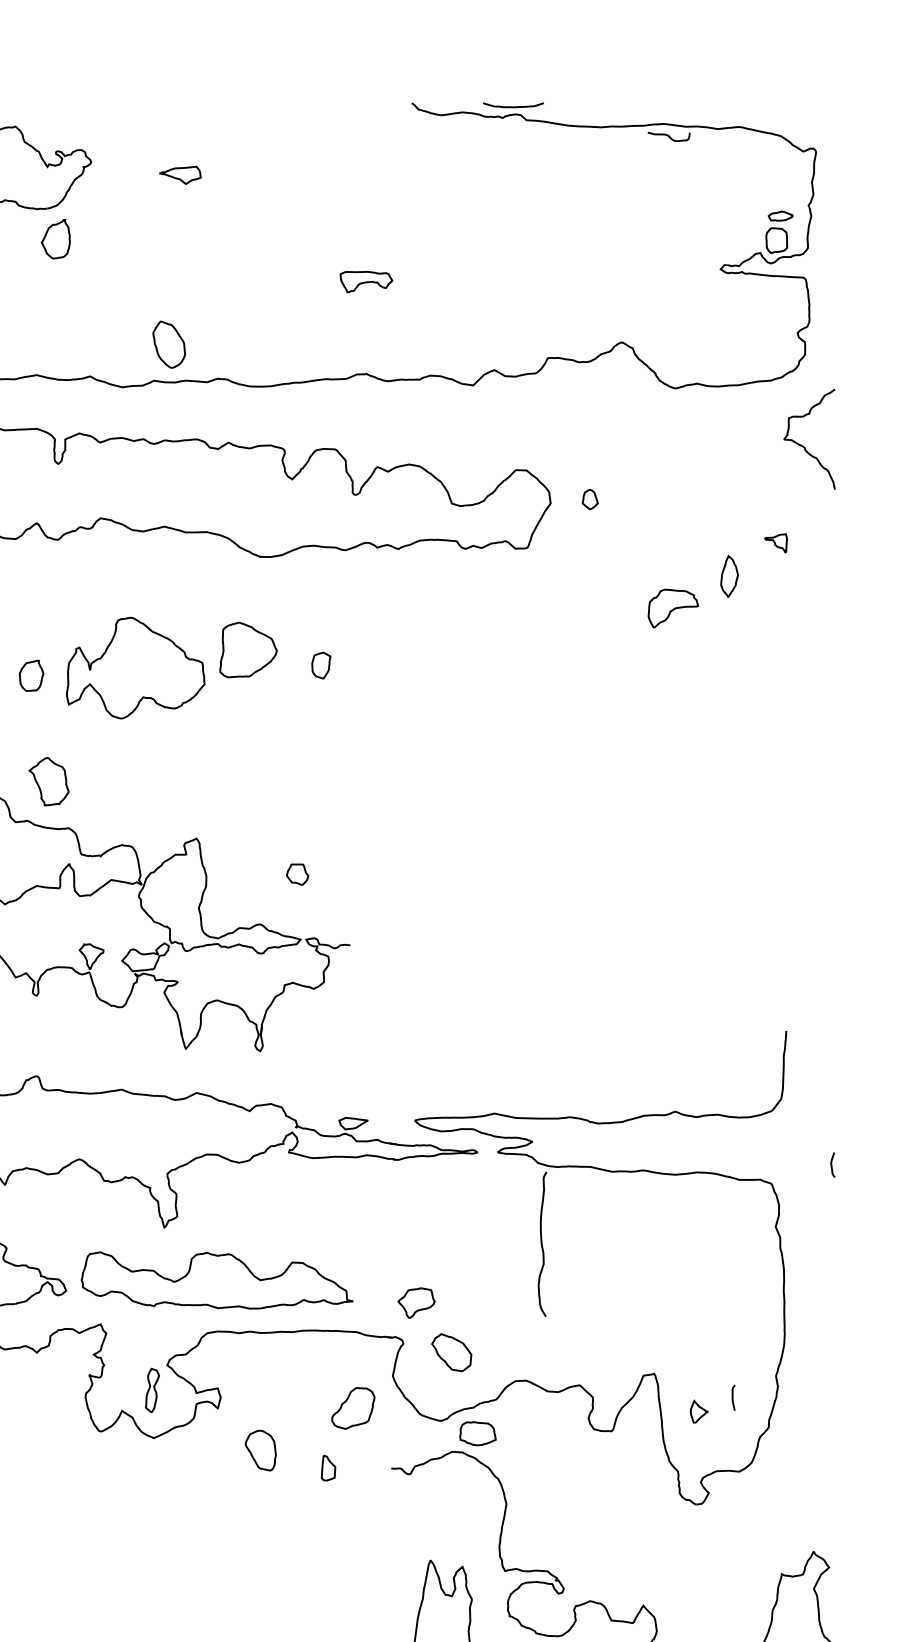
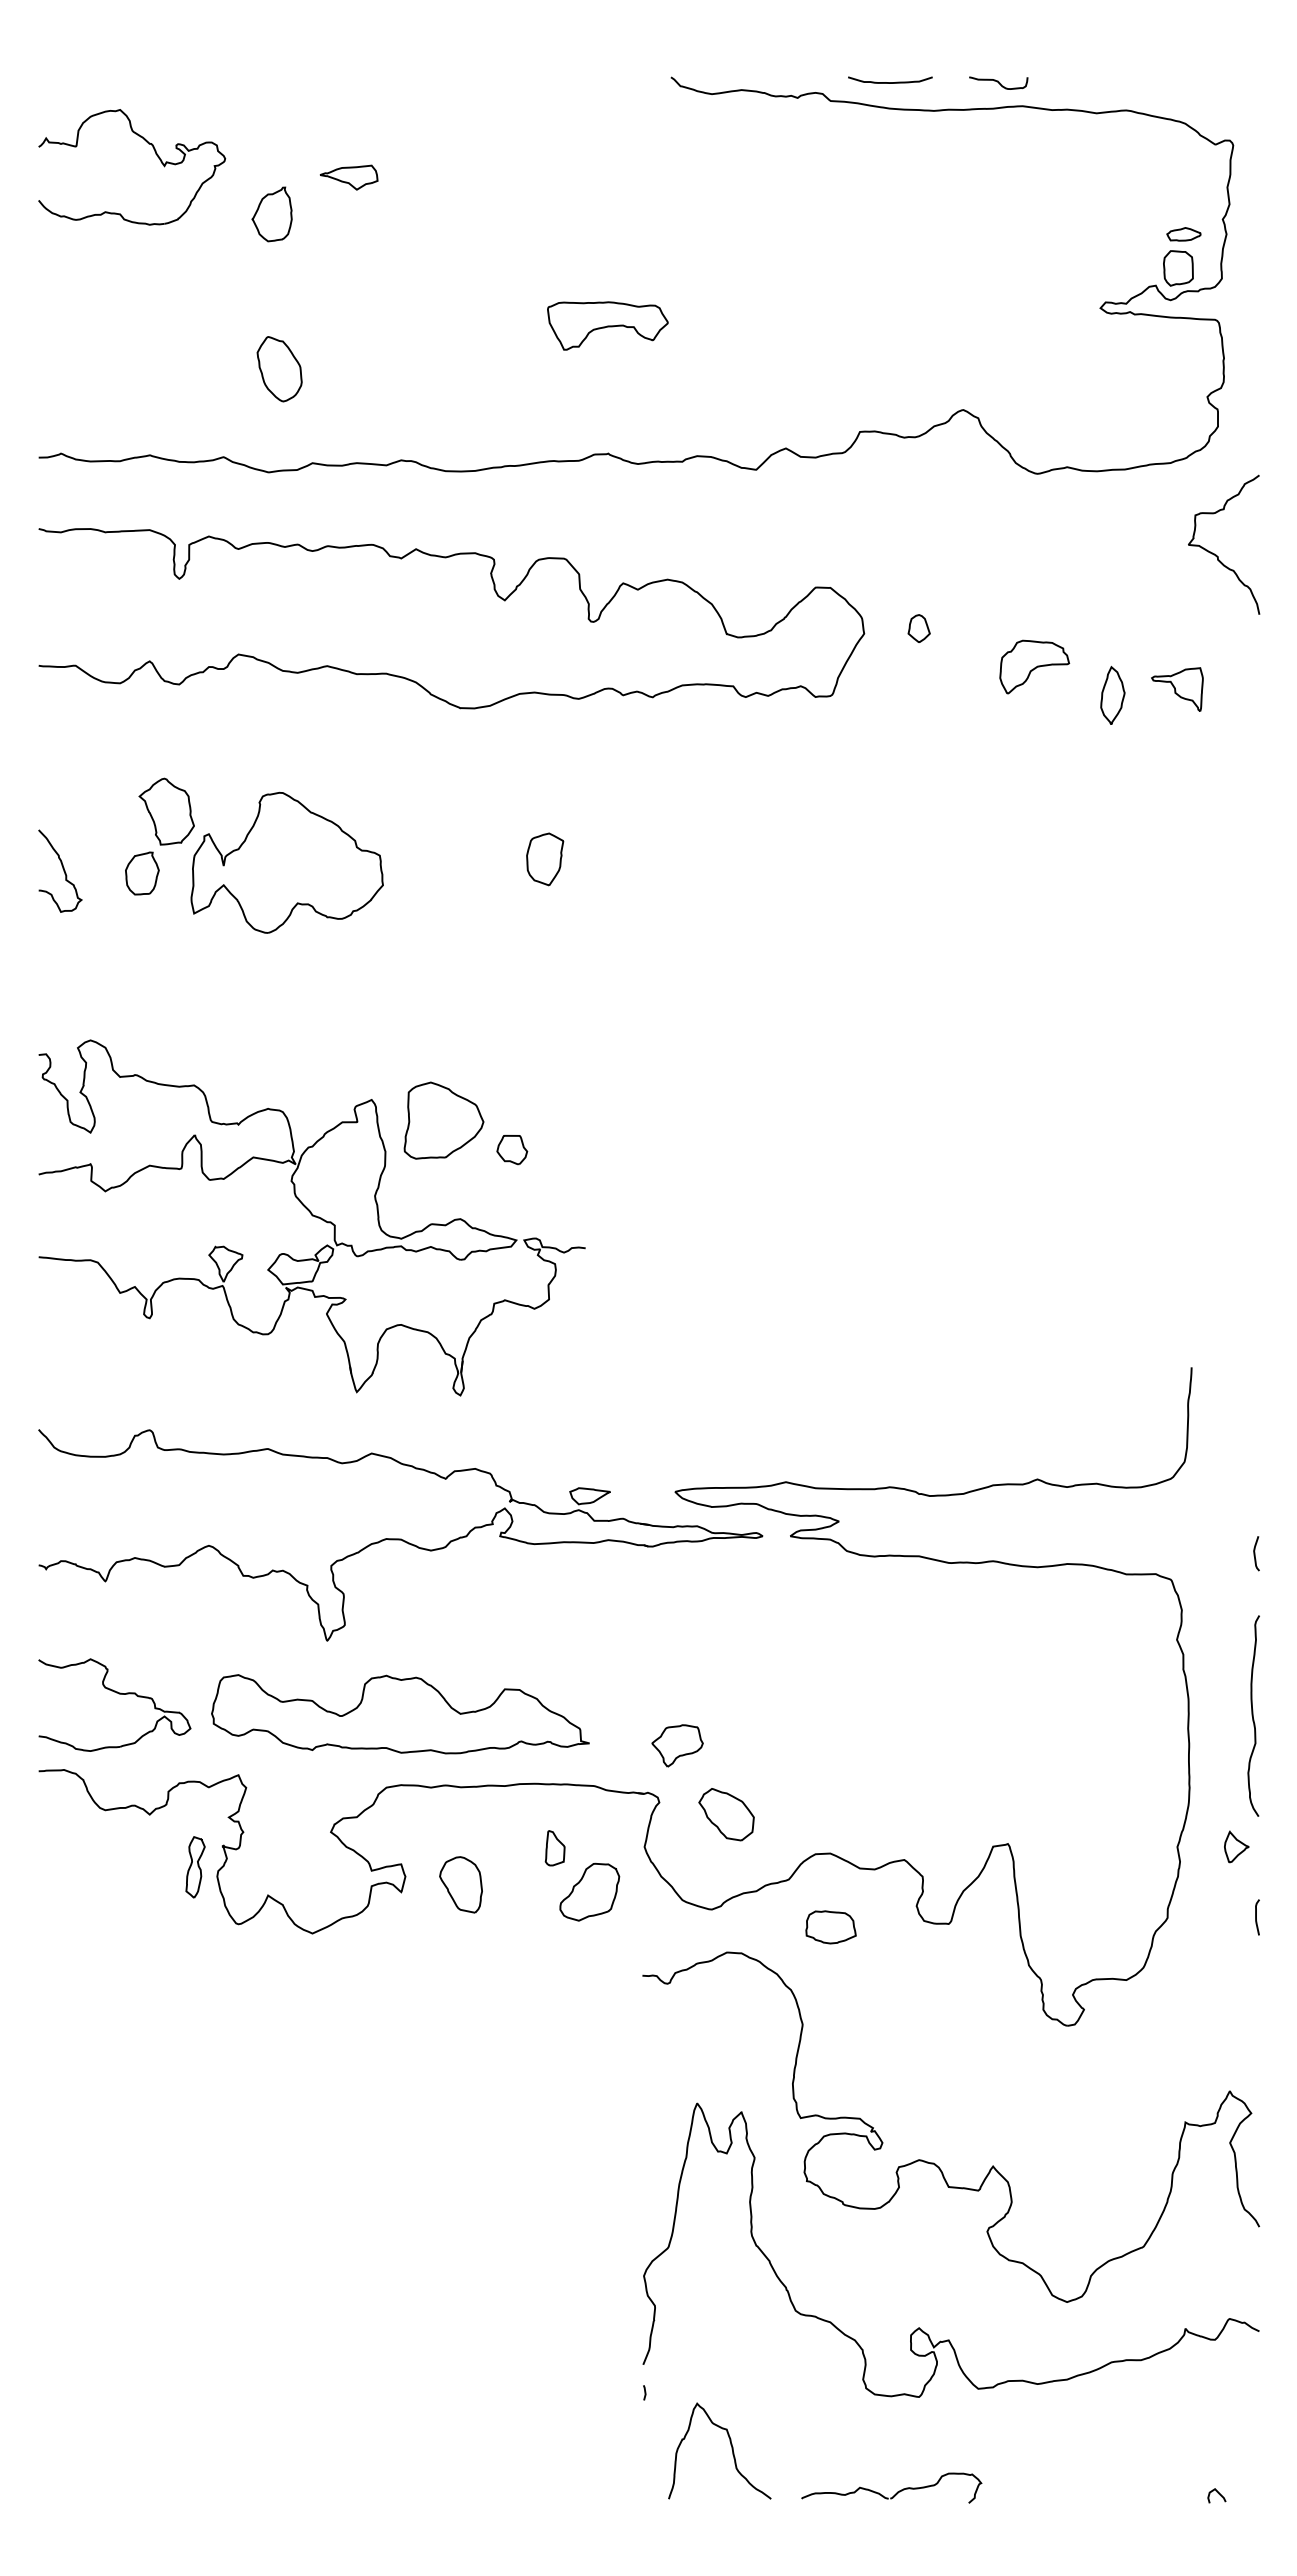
curve: (513, 106) -> (890, 82), moved
curve: (668, 136) -> (998, 82), moved
part: (55, 239) -> (271, 214), moved
part: (366, 281) -> (607, 325), size x1.67
part: (169, 344) -> (279, 369), moved
part: (776, 543) -> (1177, 689), size x1.67
part: (729, 576) -> (1112, 695), moved
part: (673, 608) -> (1034, 666), moved
part: (248, 649) -> (443, 1120), moved
part: (321, 665) -> (545, 859), size x1.43
part: (48, 781) -> (166, 811), moved
curve: (542, 1243) -> (1253, 1715), moved
part: (152, 1390) -> (195, 1867), moved
curve: (732, 1397) -> (1256, 1917), moved
part: (699, 1411) -> (1236, 1846), moved
part: (477, 1433) -> (830, 1927), moved
part: (260, 1450) -> (460, 1884), moved
part: (328, 1468) -> (554, 1848), moved

